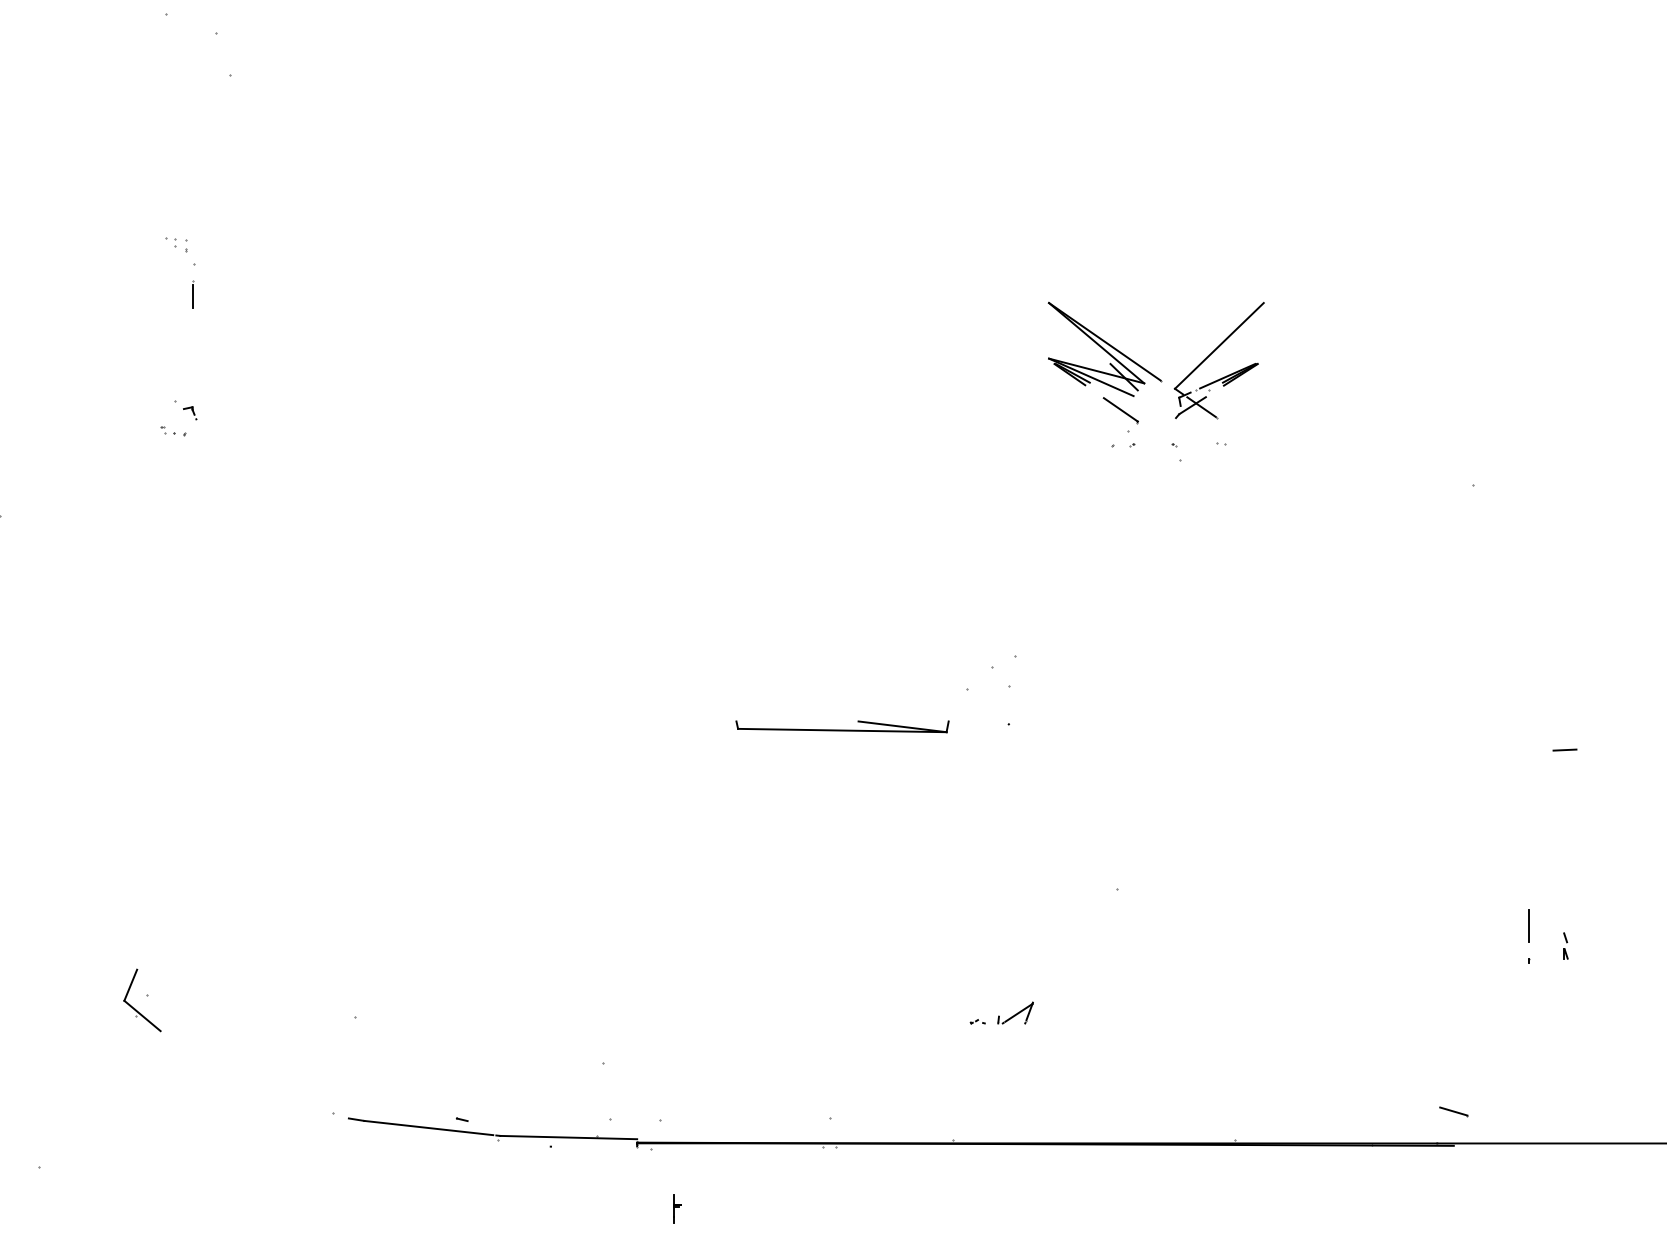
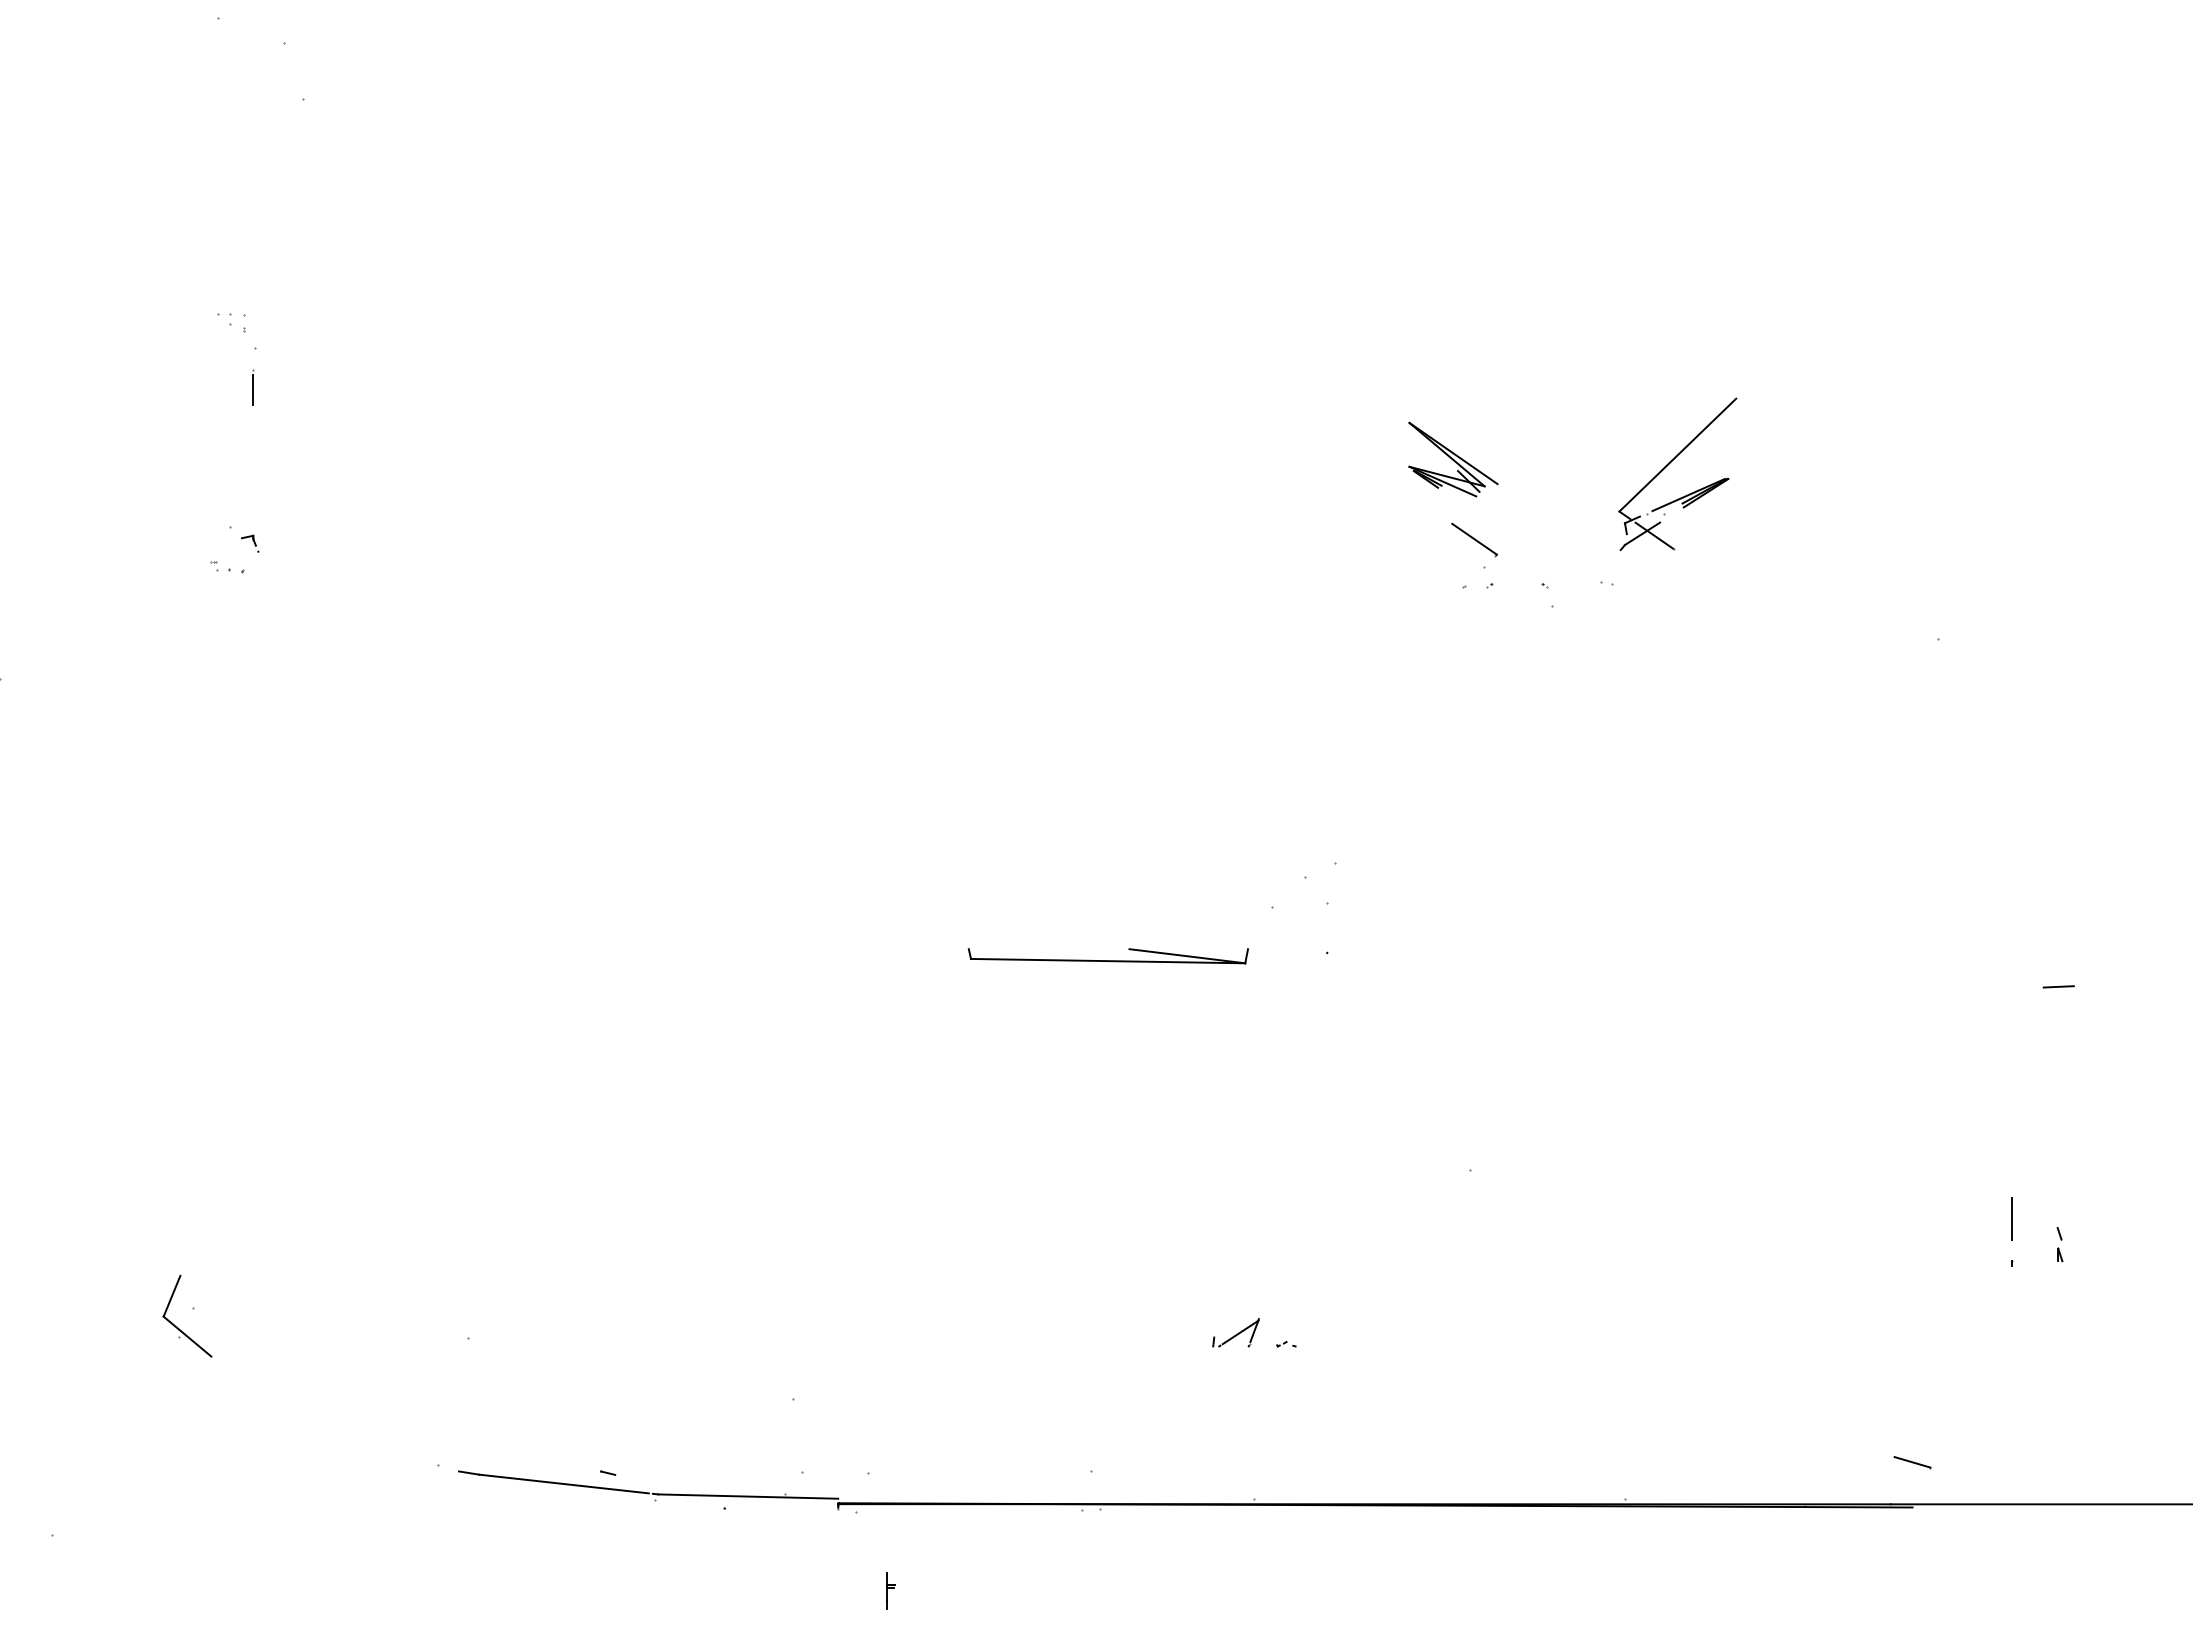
part: (1104, 348) -> (1453, 458), size x0.6
part: (1212, 353) -> (1668, 465), moved
part: (1015, 1012) -> (1235, 1332), moved

